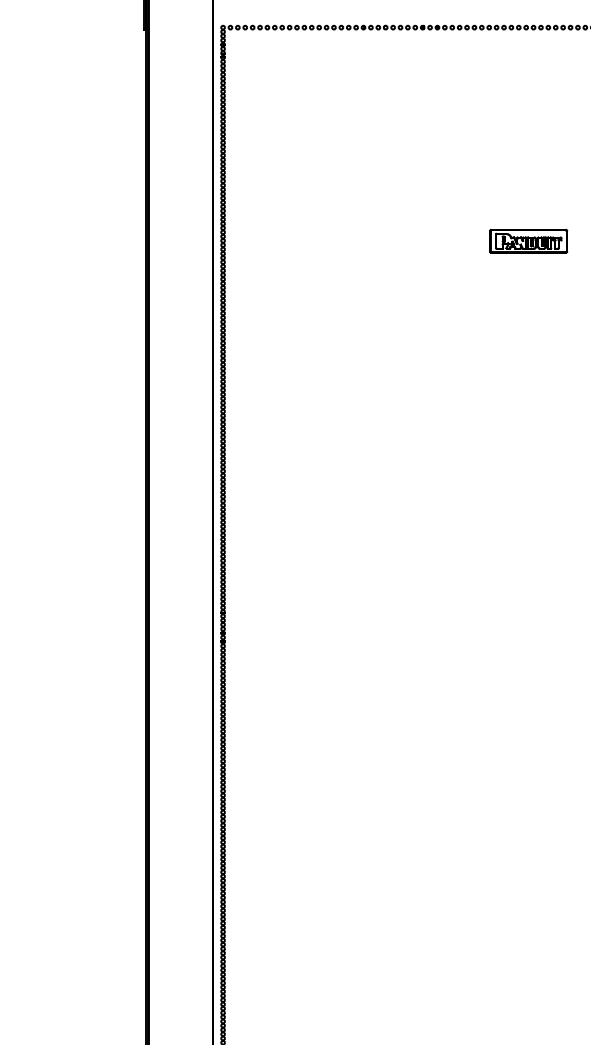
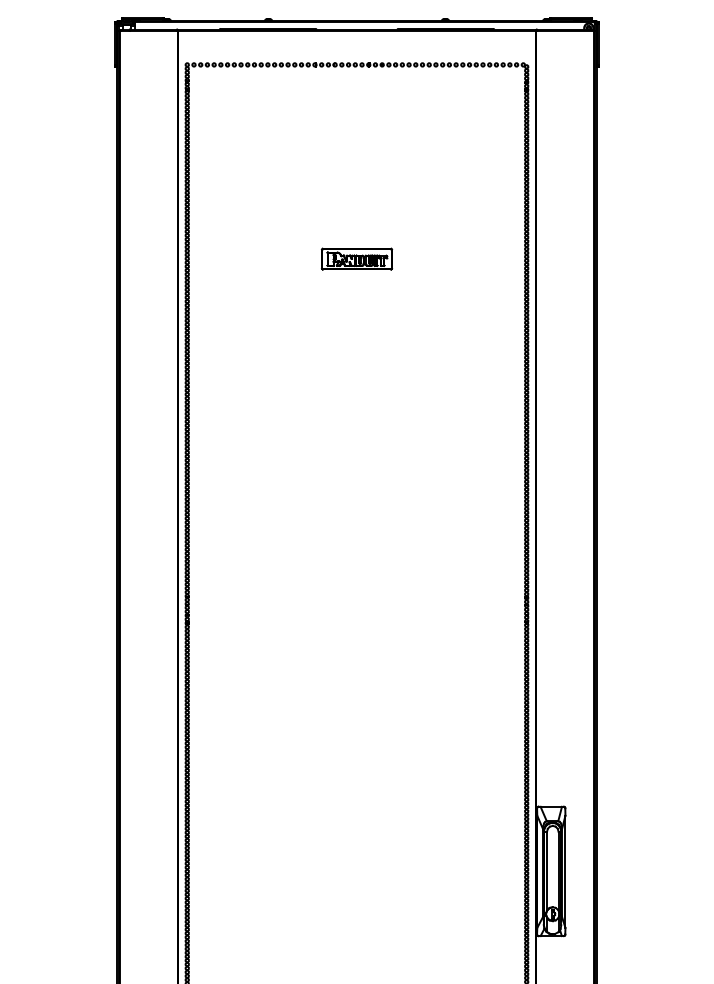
part: (529, 240) -> (357, 258), moved

